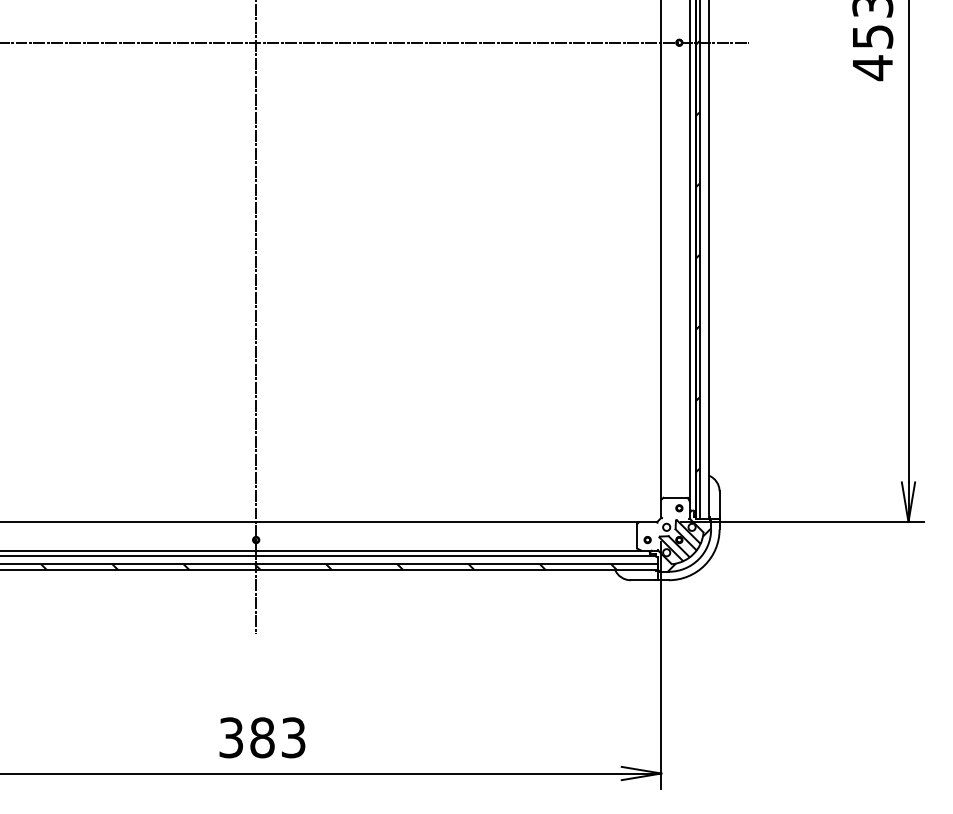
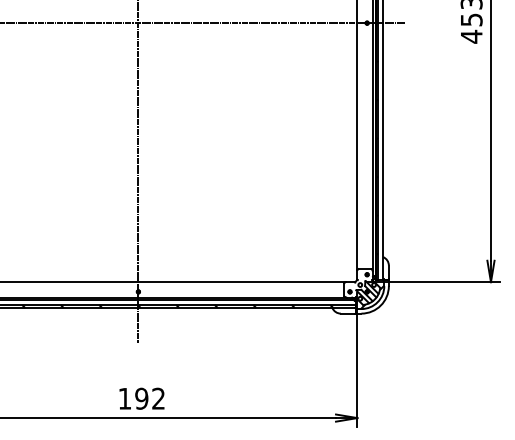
text: (261, 737) -> (141, 398), 383 -> 192

